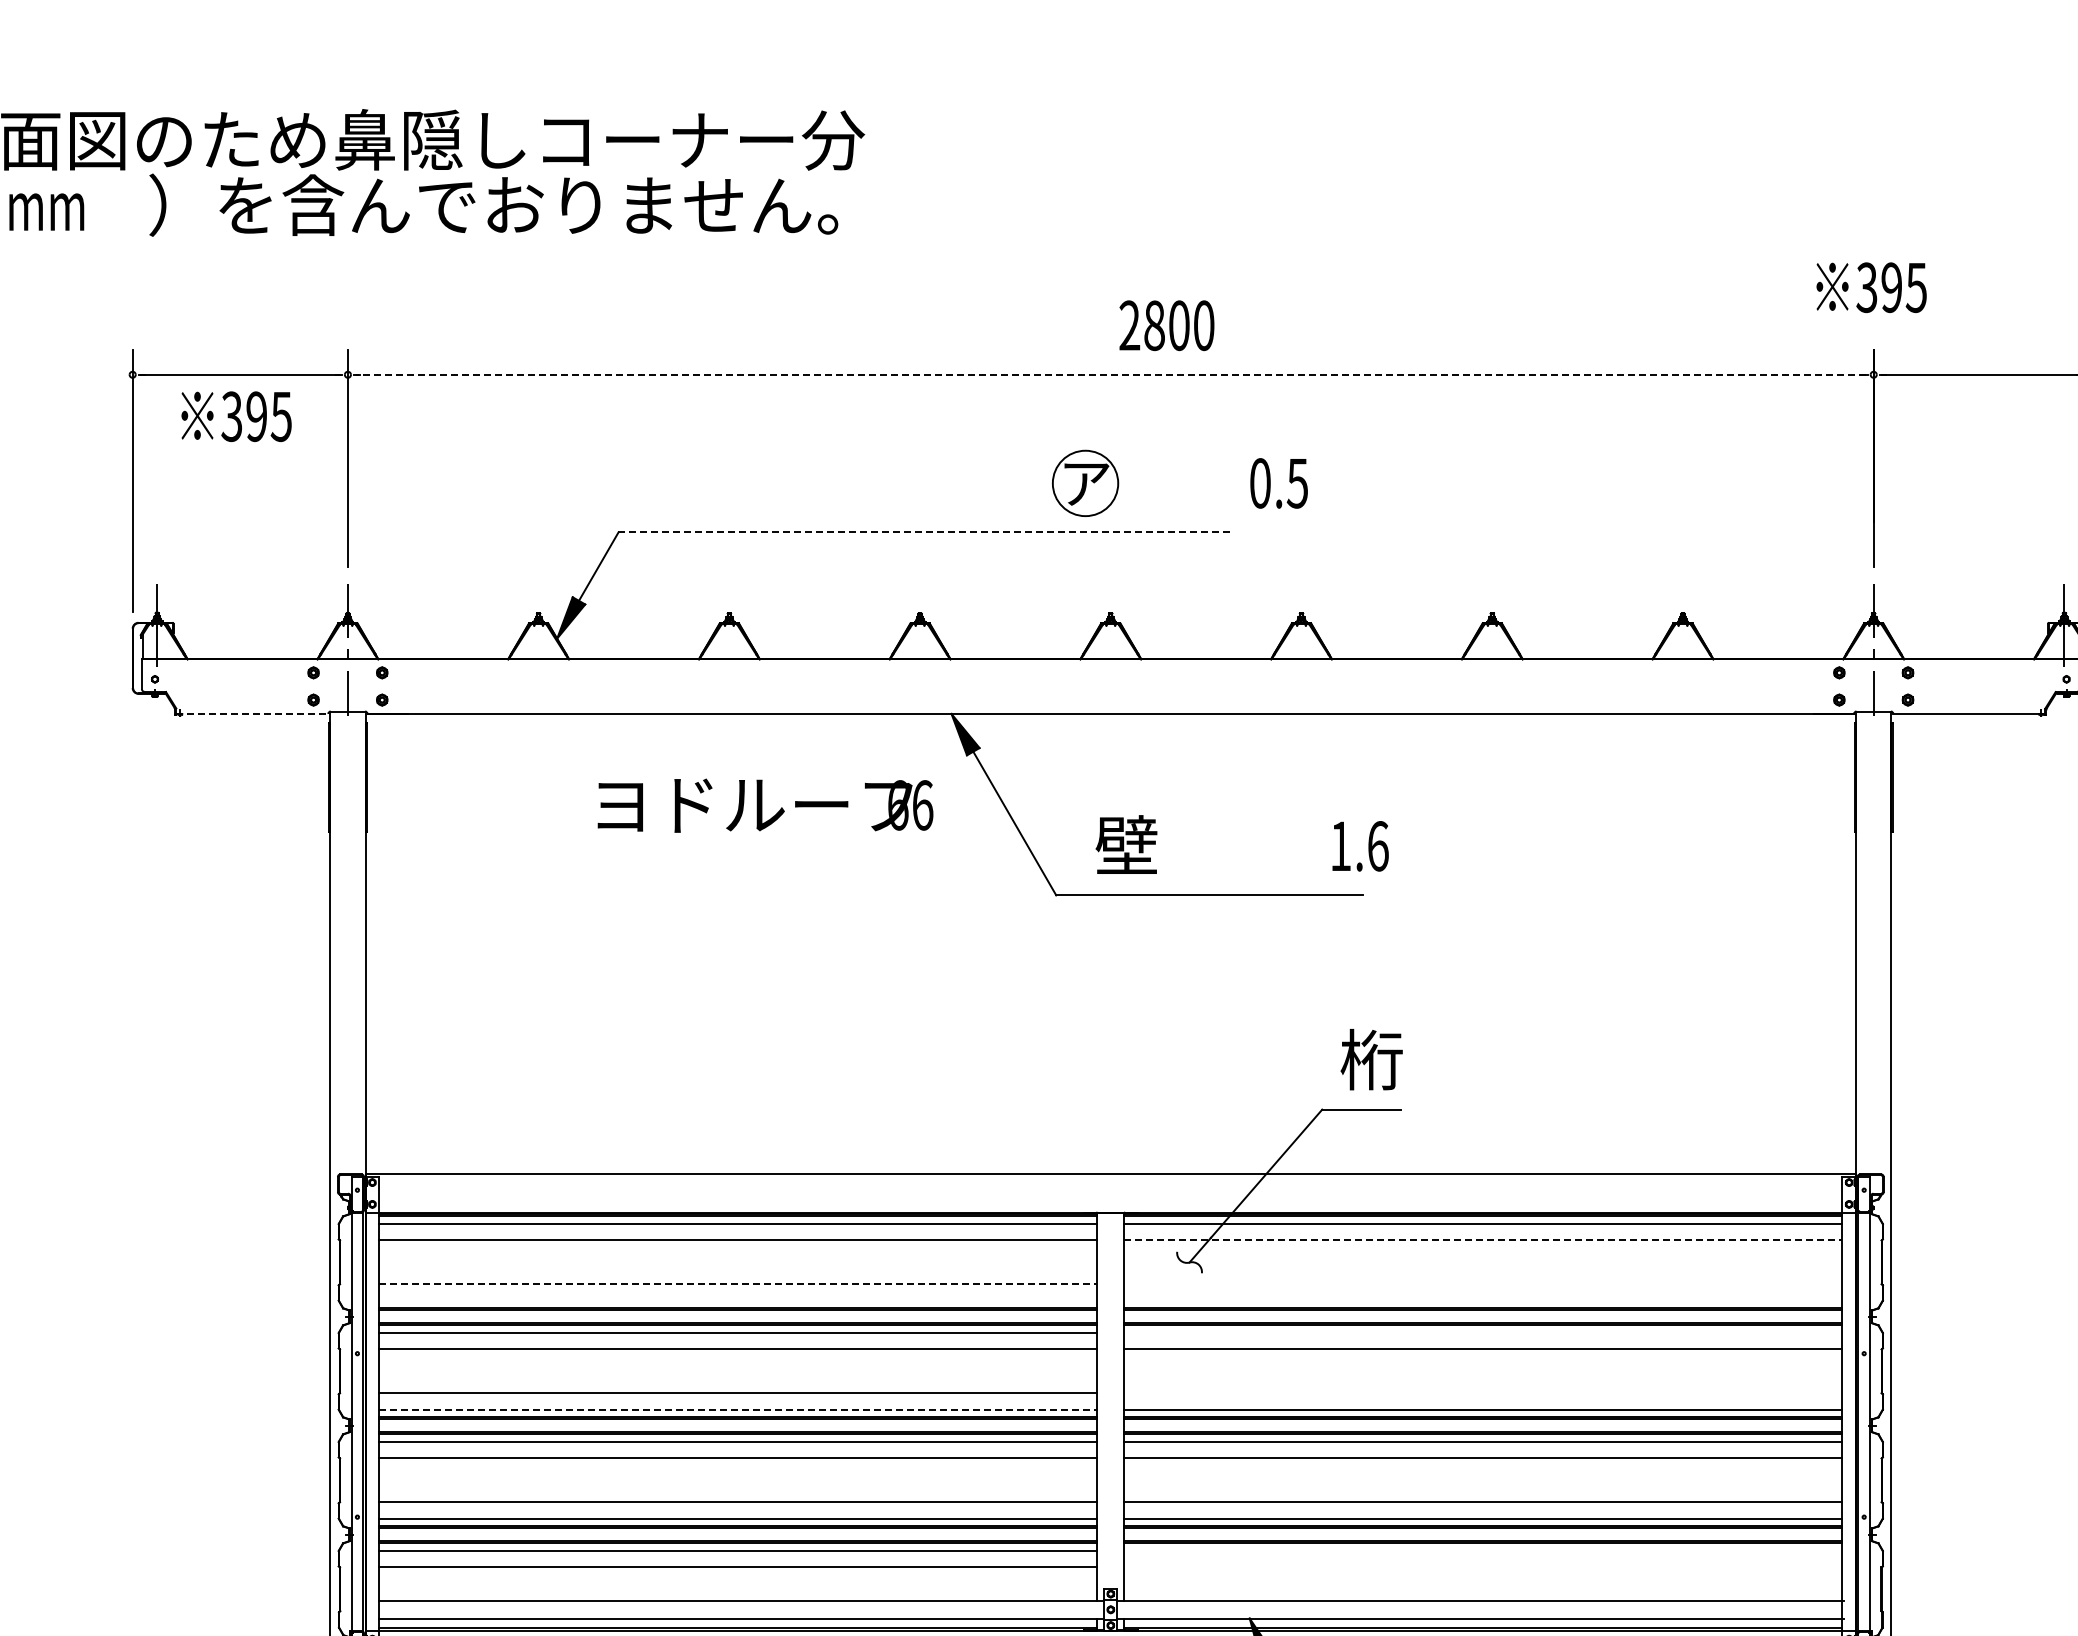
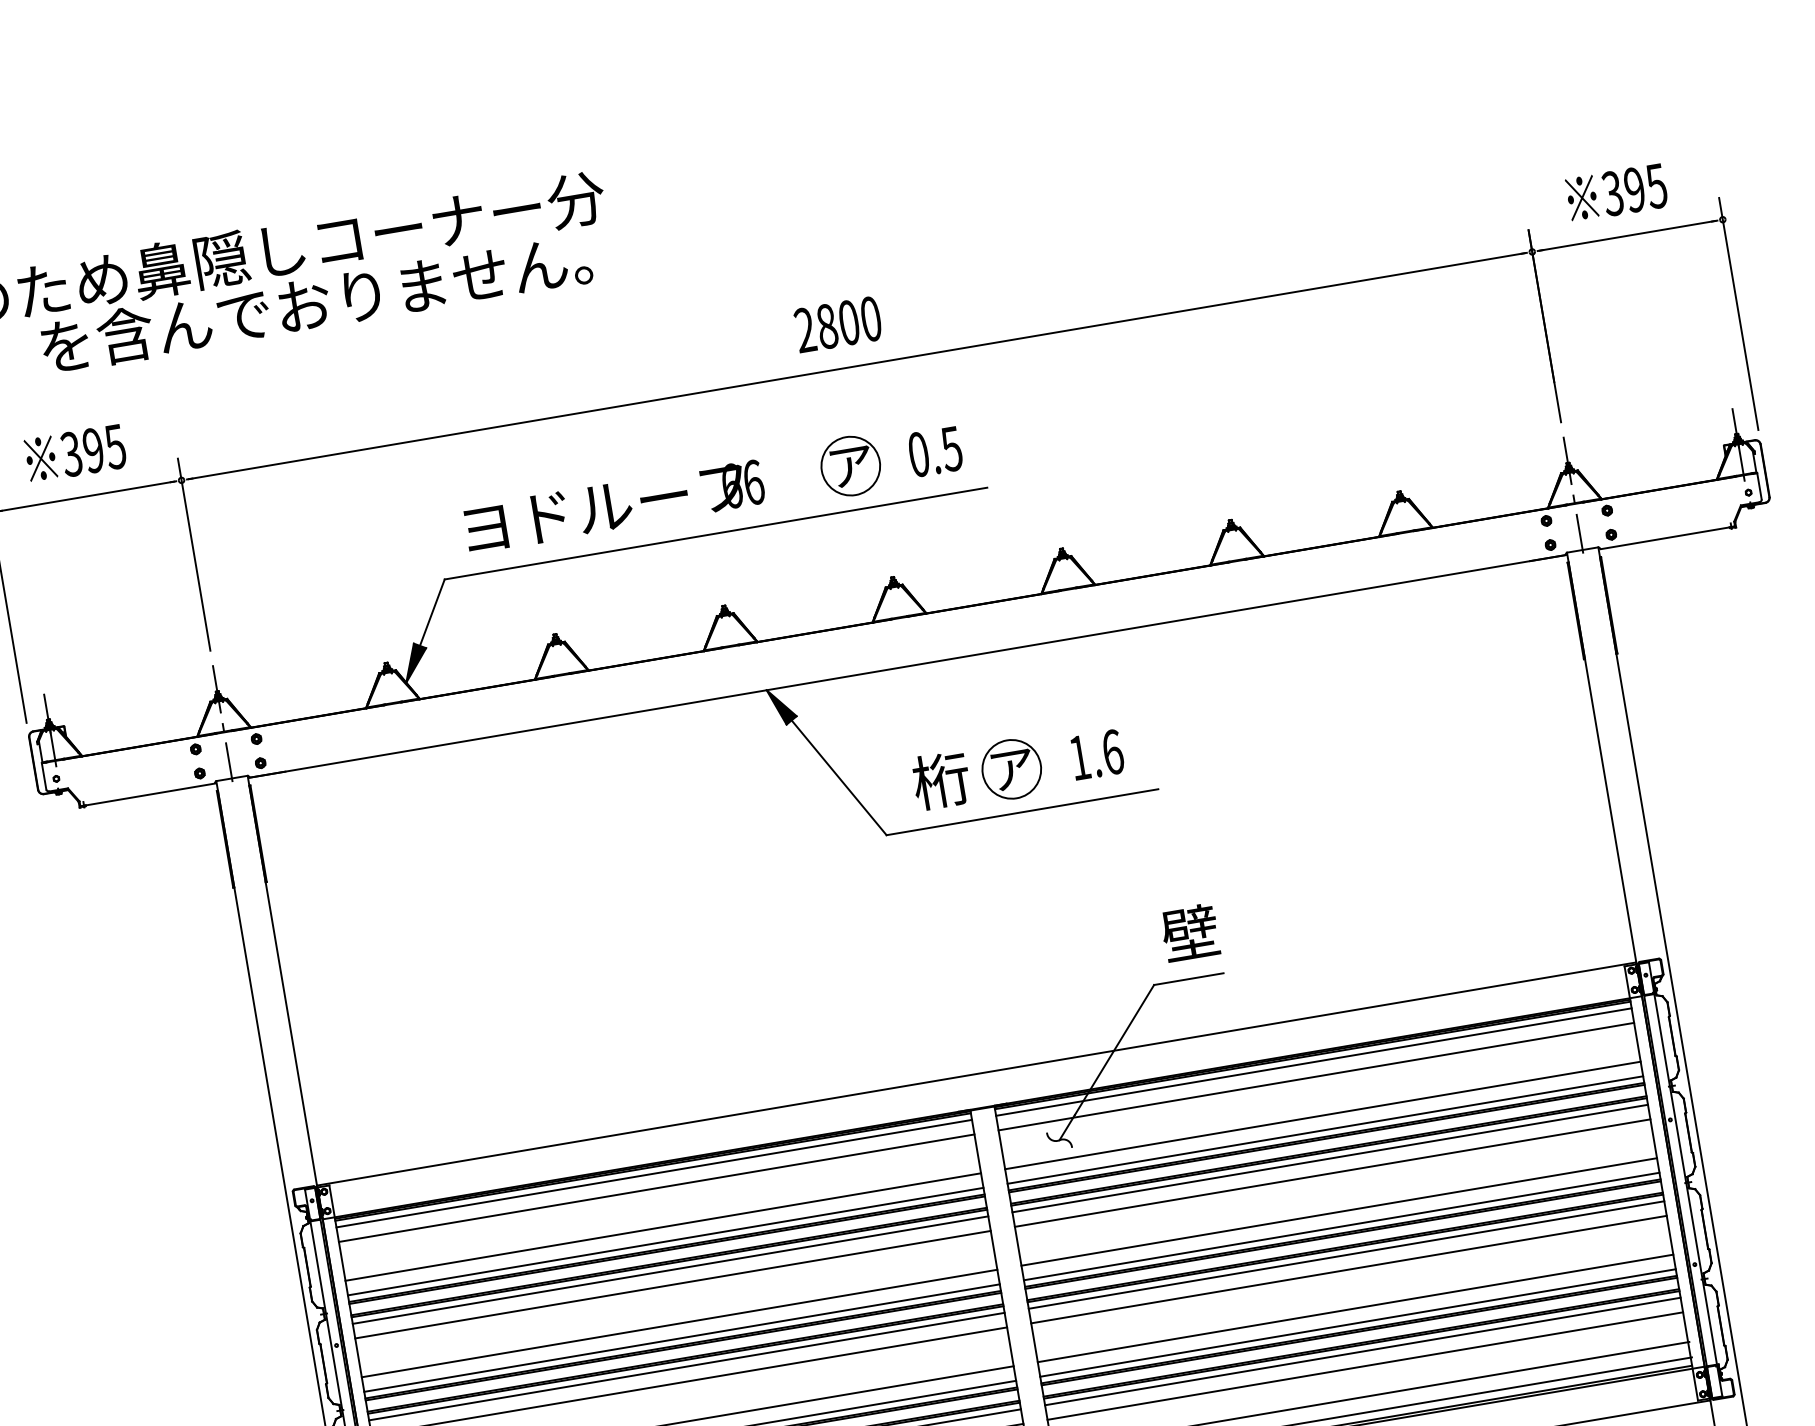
text: (1871, 287) -> (1616, 192), moved
text: (1166, 325) -> (837, 324), moved
line: (1110, 374) -> (856, 365), dashed -> solid
text: (236, 416) -> (75, 453), moved
text: (1278, 483) -> (934, 451), moved
line: (925, 532) -> (716, 533), dashed -> solid
line: (252, 713) -> (147, 794), dashed -> solid
text: (765, 805) -> (614, 506), moved
text: (1126, 845) -> (941, 780), 壁 -> 桁
part: (1205, 845) -> (1011, 768), added
text: (1360, 846) -> (1097, 755), moved
text: (1371, 1059) -> (1190, 933), 桁 -> 壁
line: (1483, 1240) -> (1316, 1076), dashed -> solid
line: (738, 1284) -> (663, 1227), dashed -> solid
line: (1483, 1284) -> (1323, 1115), added
line: (738, 1300) -> (665, 1241), added
line: (1483, 1300) -> (1325, 1129), added
line: (1483, 1332) -> (1330, 1158), added
line: (1483, 1393) -> (1339, 1212), added
line: (738, 1409) -> (682, 1337), dashed -> solid
line: (1483, 1550) -> (1362, 1351), added
line: (1483, 1567) -> (1365, 1366), added

